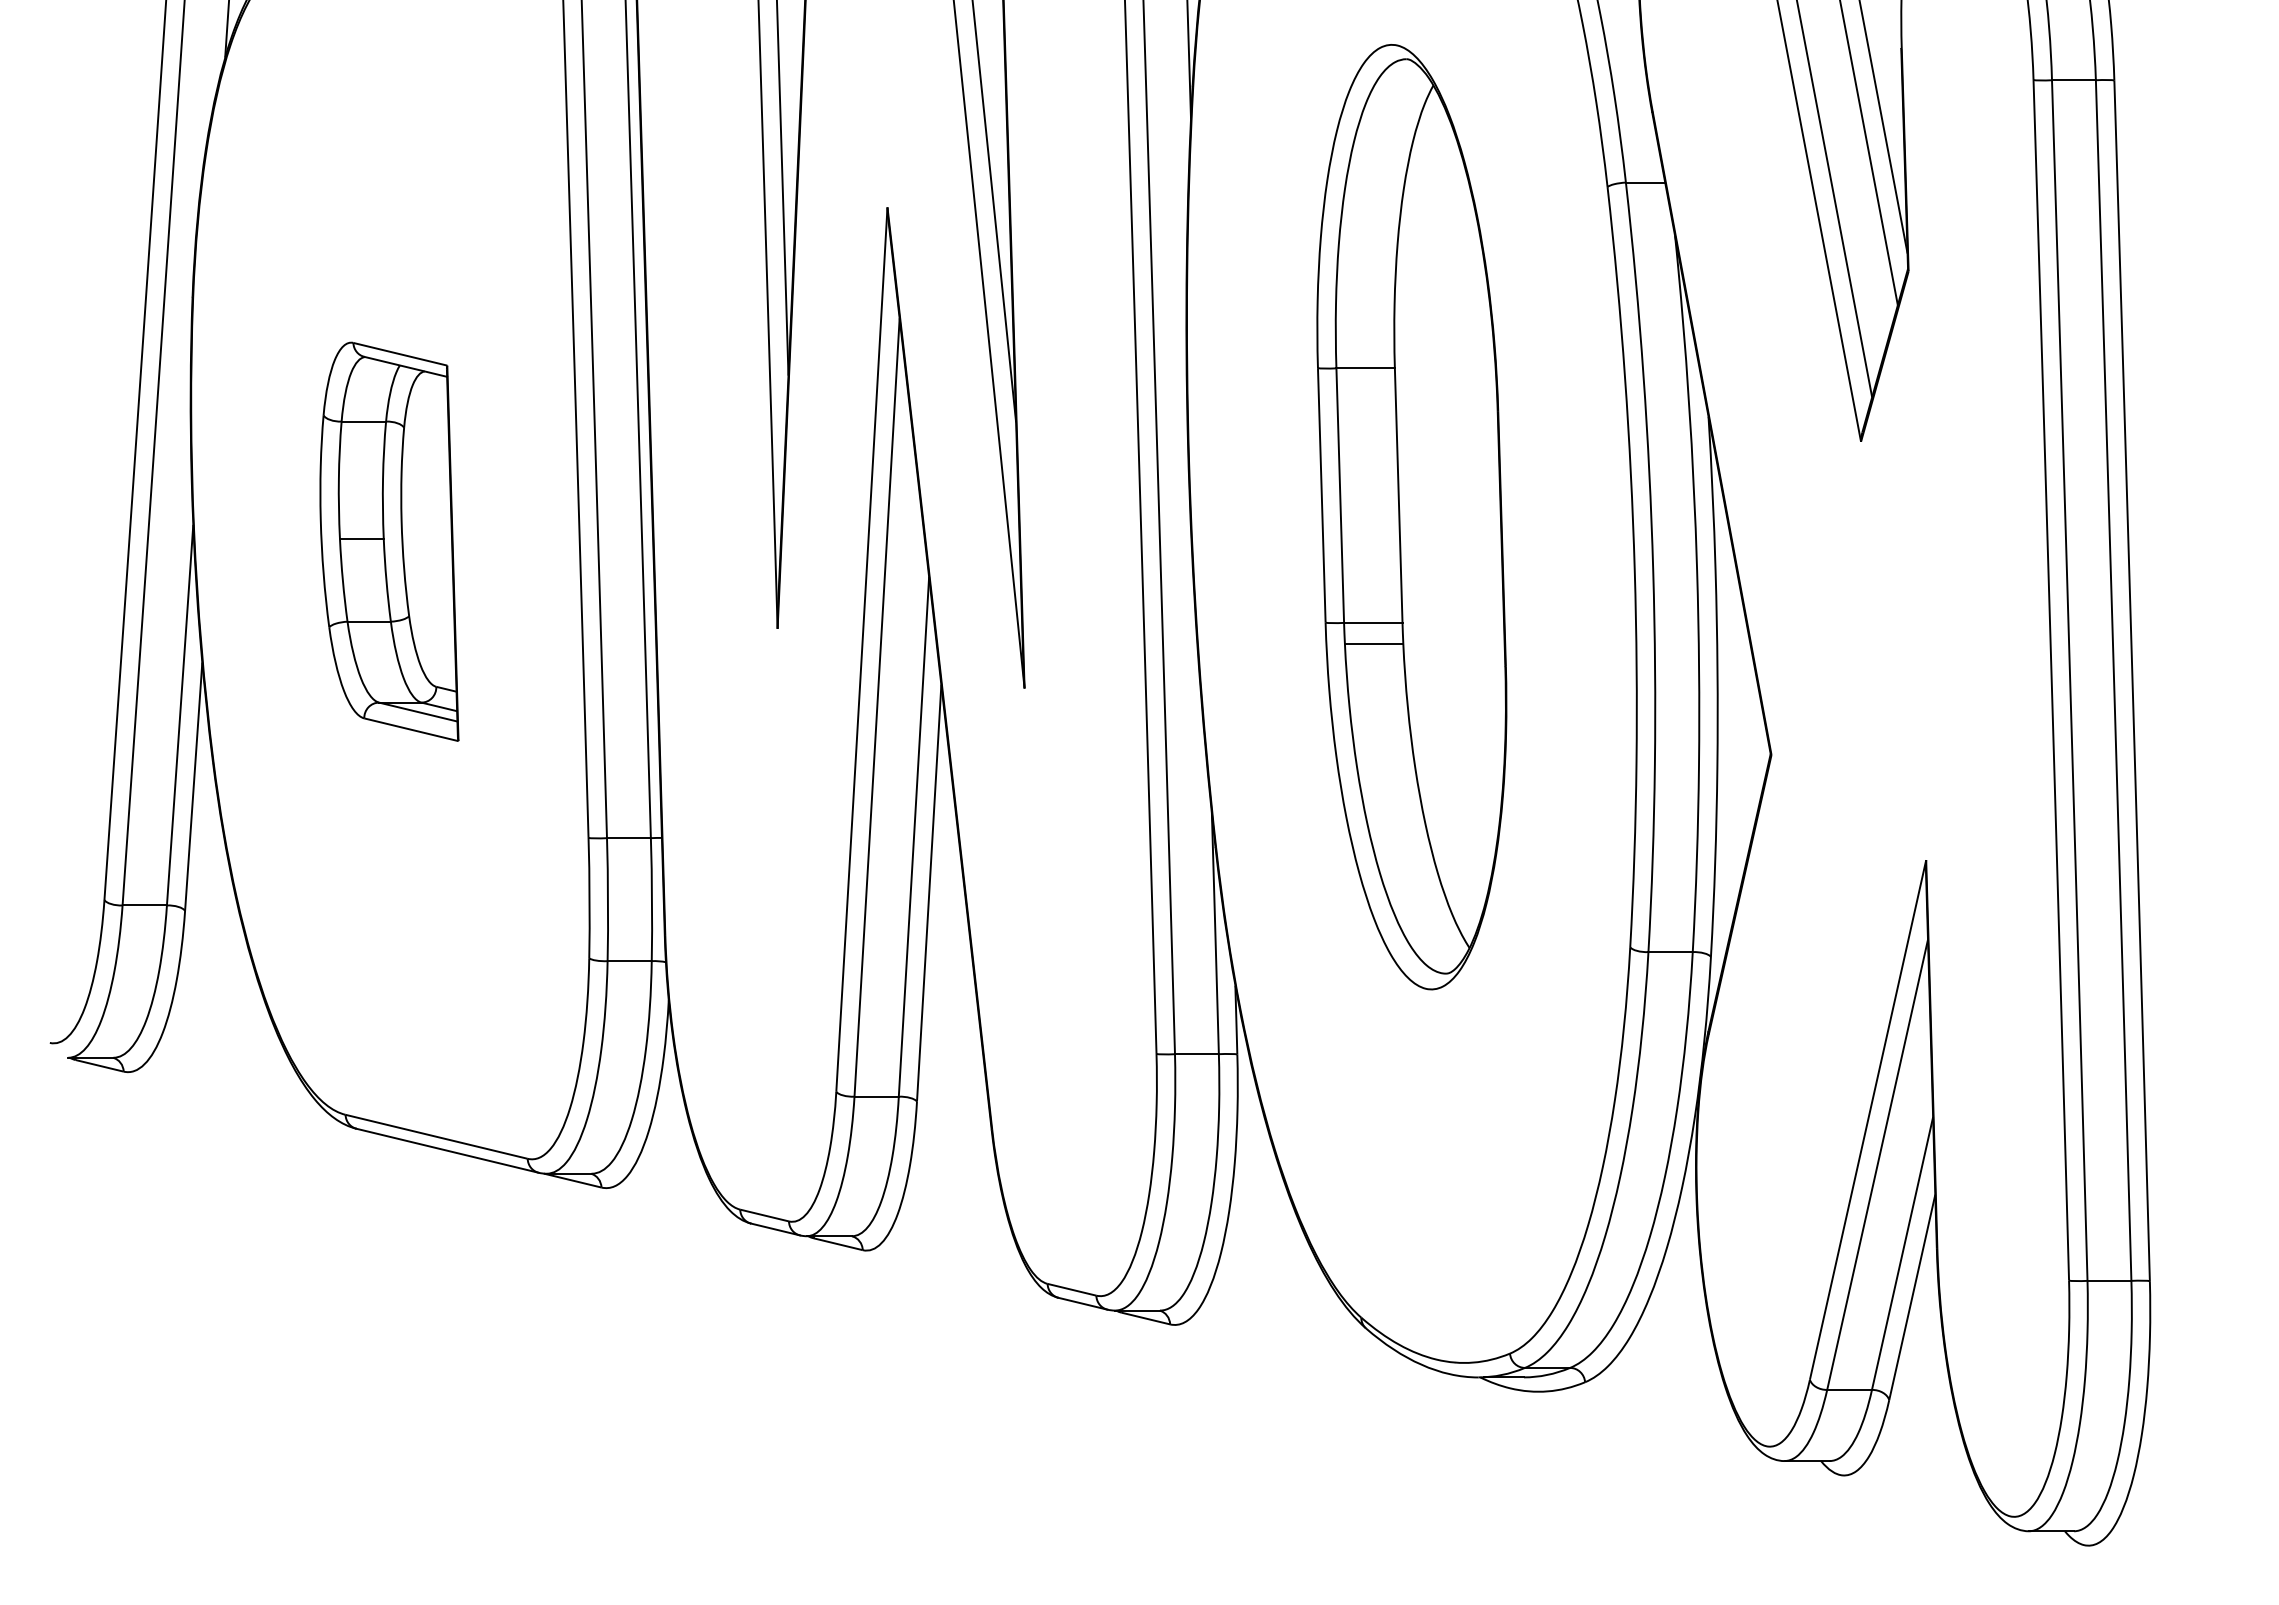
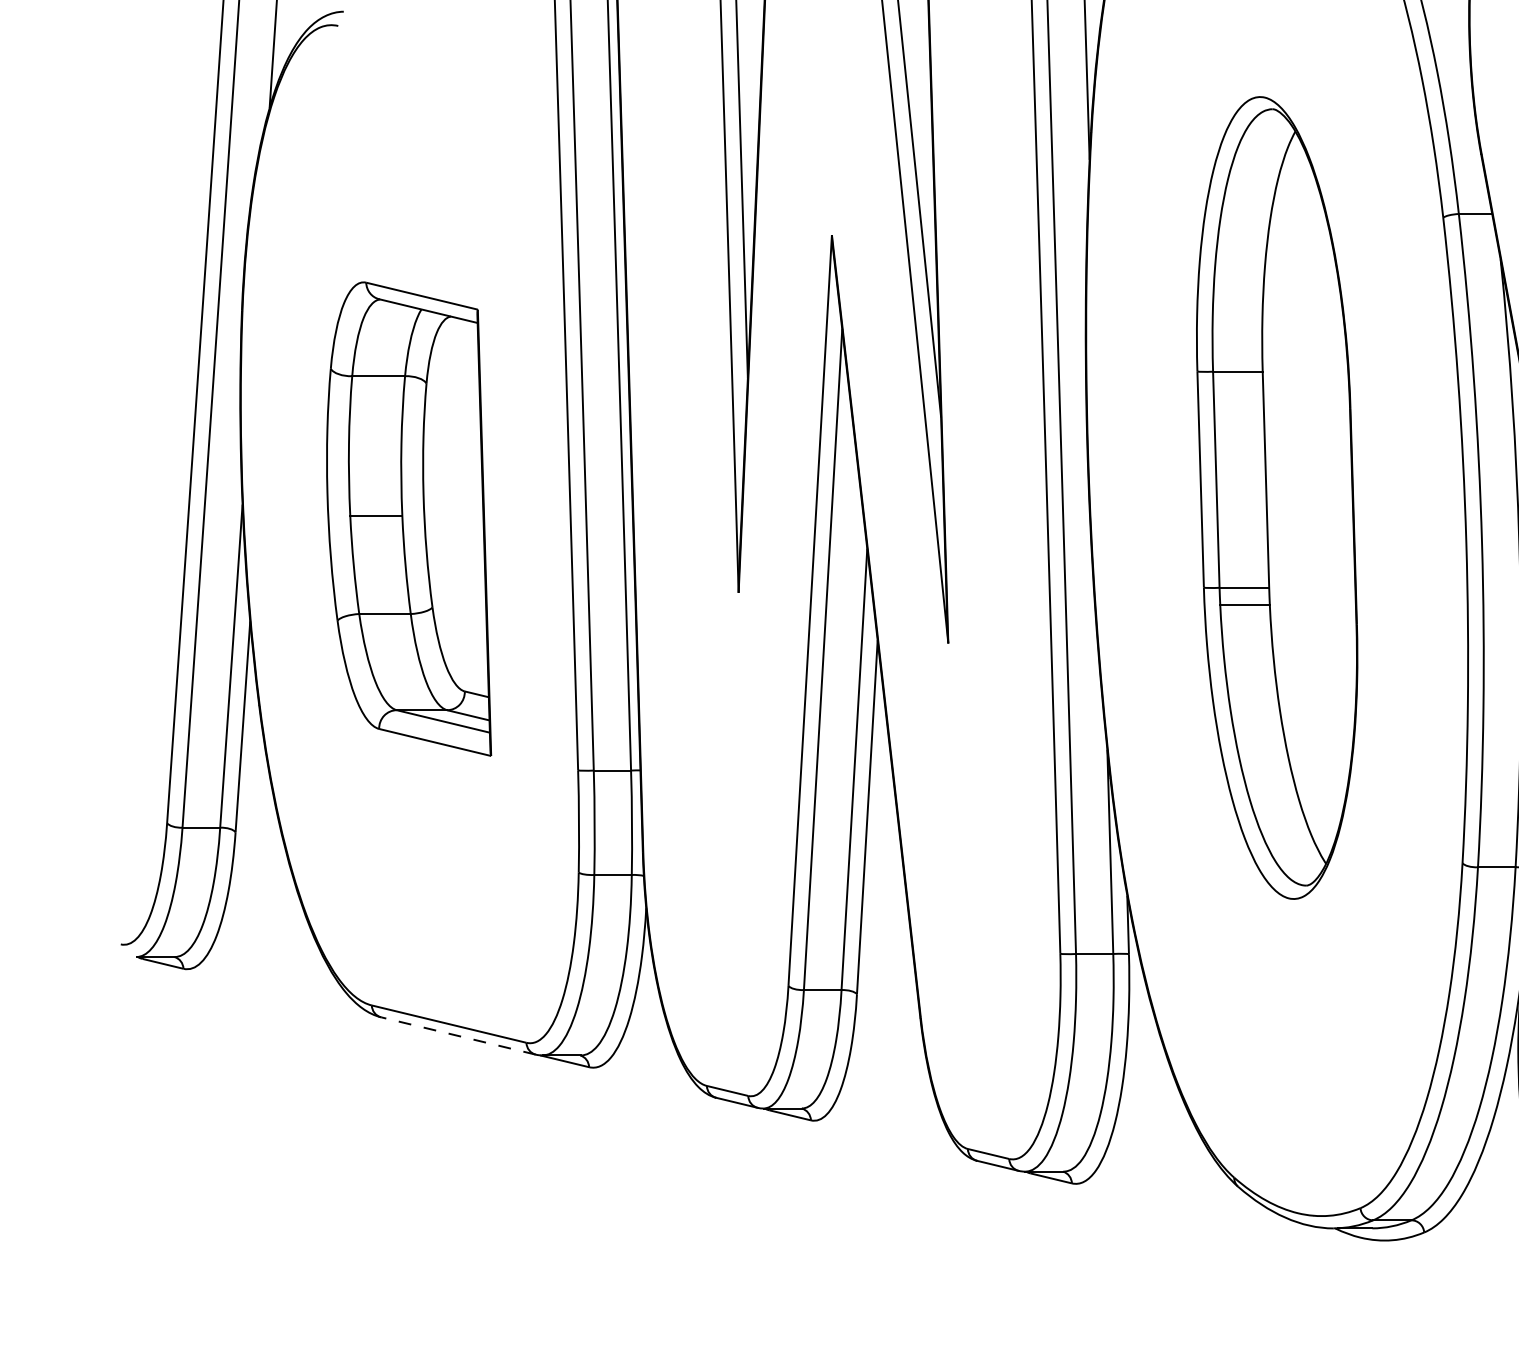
part: (389, 541) -> (409, 518), size x1.4
line: (447, 1150) -> (458, 1035), solid -> dashed

